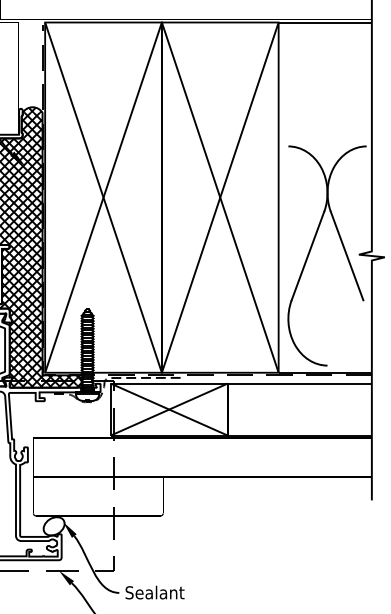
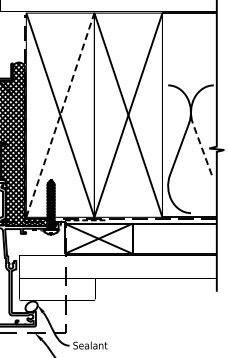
line: (103, 198) -> (60, 115), solid -> dashed
line: (347, 256) -> (202, 149), solid -> dashed

